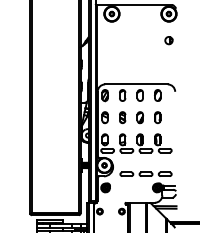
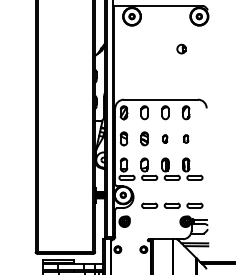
part: (168, 40) -> (181, 49), moved
part: (139, 117) -> (164, 138), size x0.6
part: (157, 117) -> (185, 138), size x0.6

